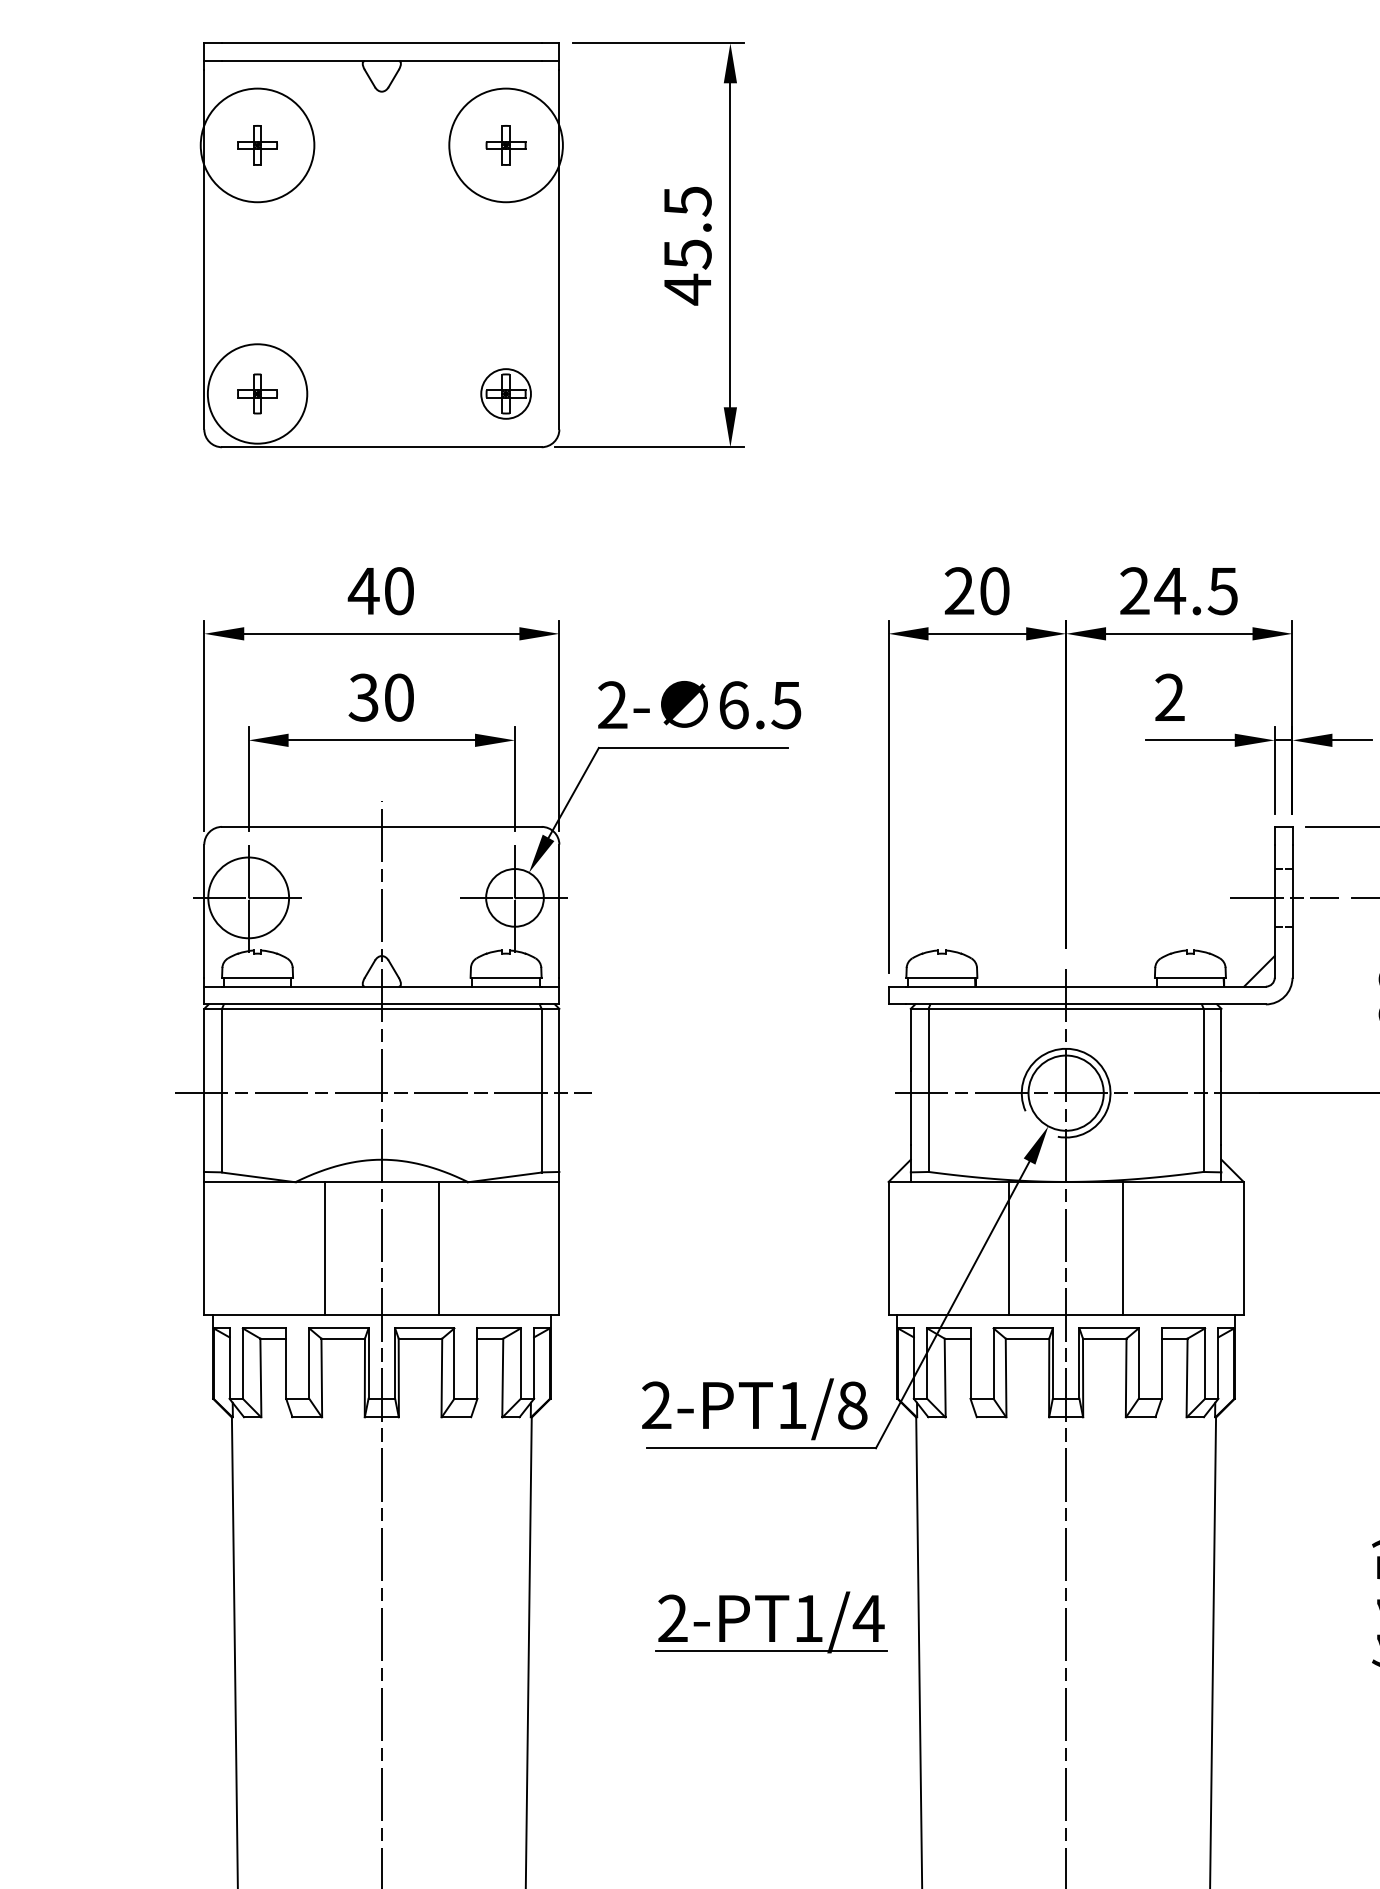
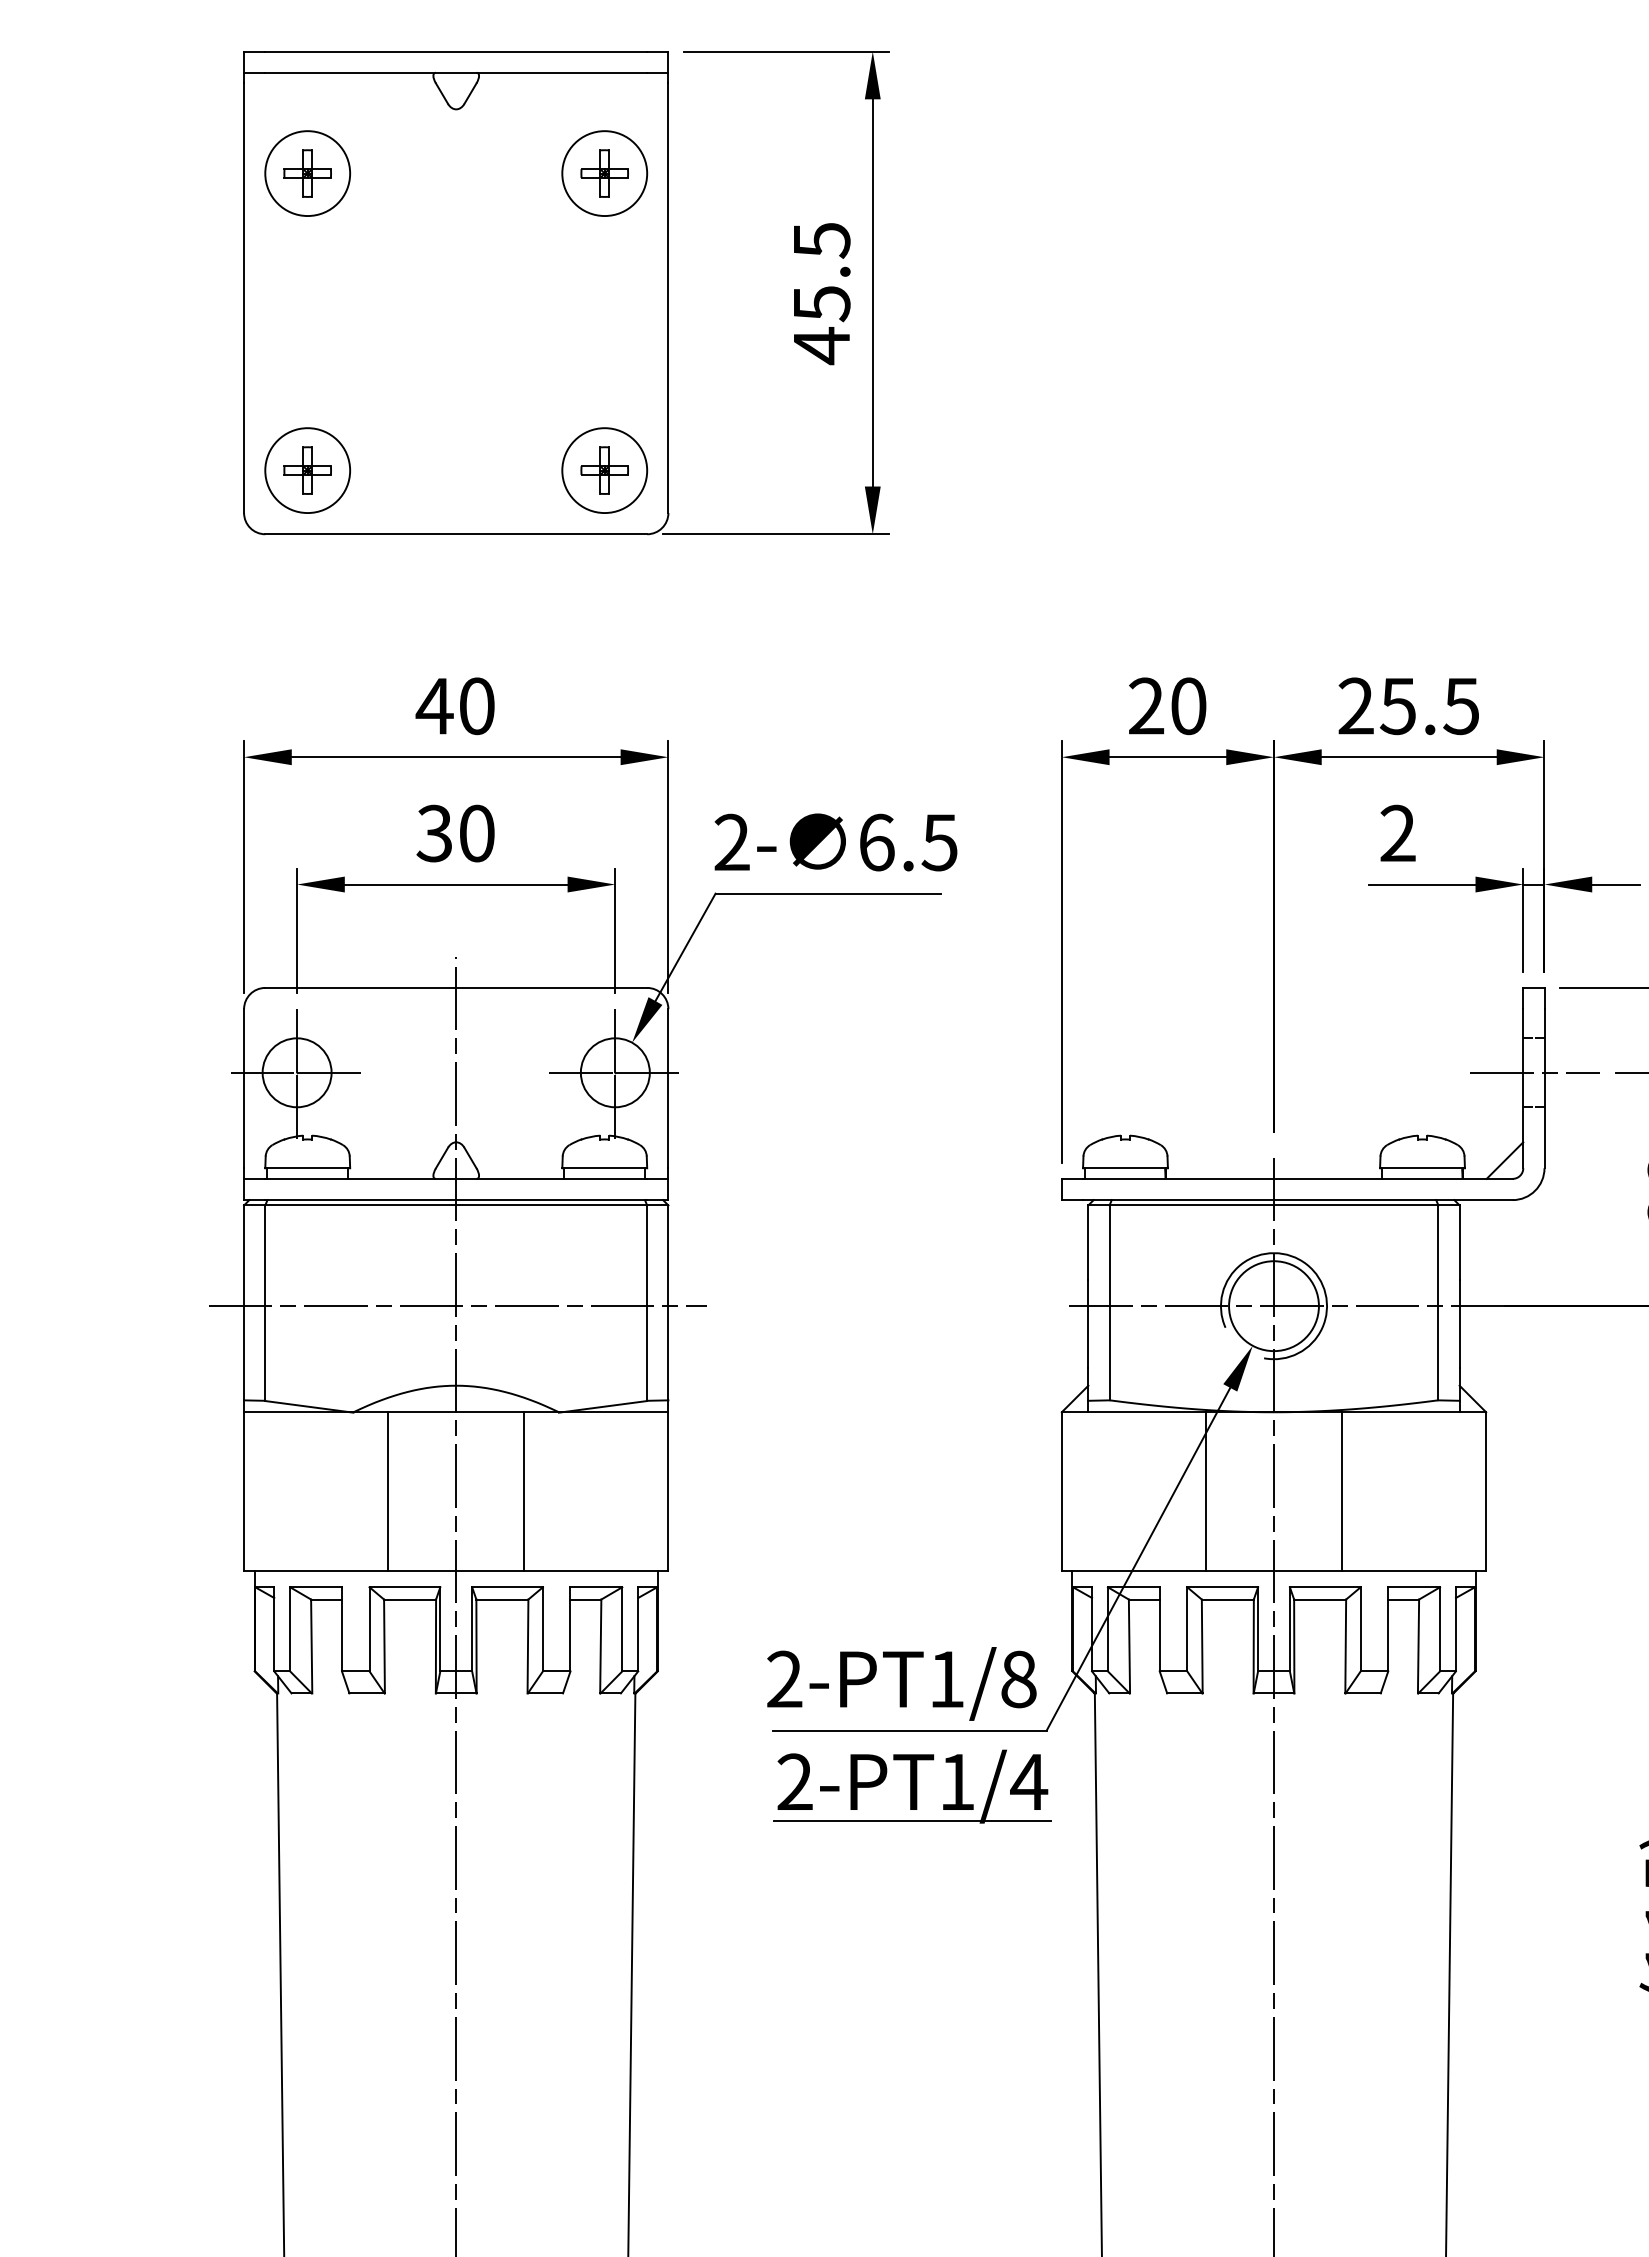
circle: (257, 145) -> (307, 173), size x0.62
circle: (505, 145) -> (604, 173), size x0.62
circle: (257, 393) -> (307, 470), size x0.71
circle: (505, 393) -> (604, 470), size x1.43
text: (1170, 591) -> (1398, 706), 24.5 -> 25.5
circle: (248, 897) -> (296, 1072), size x0.71
part: (771, 1622) -> (912, 1786), moved

